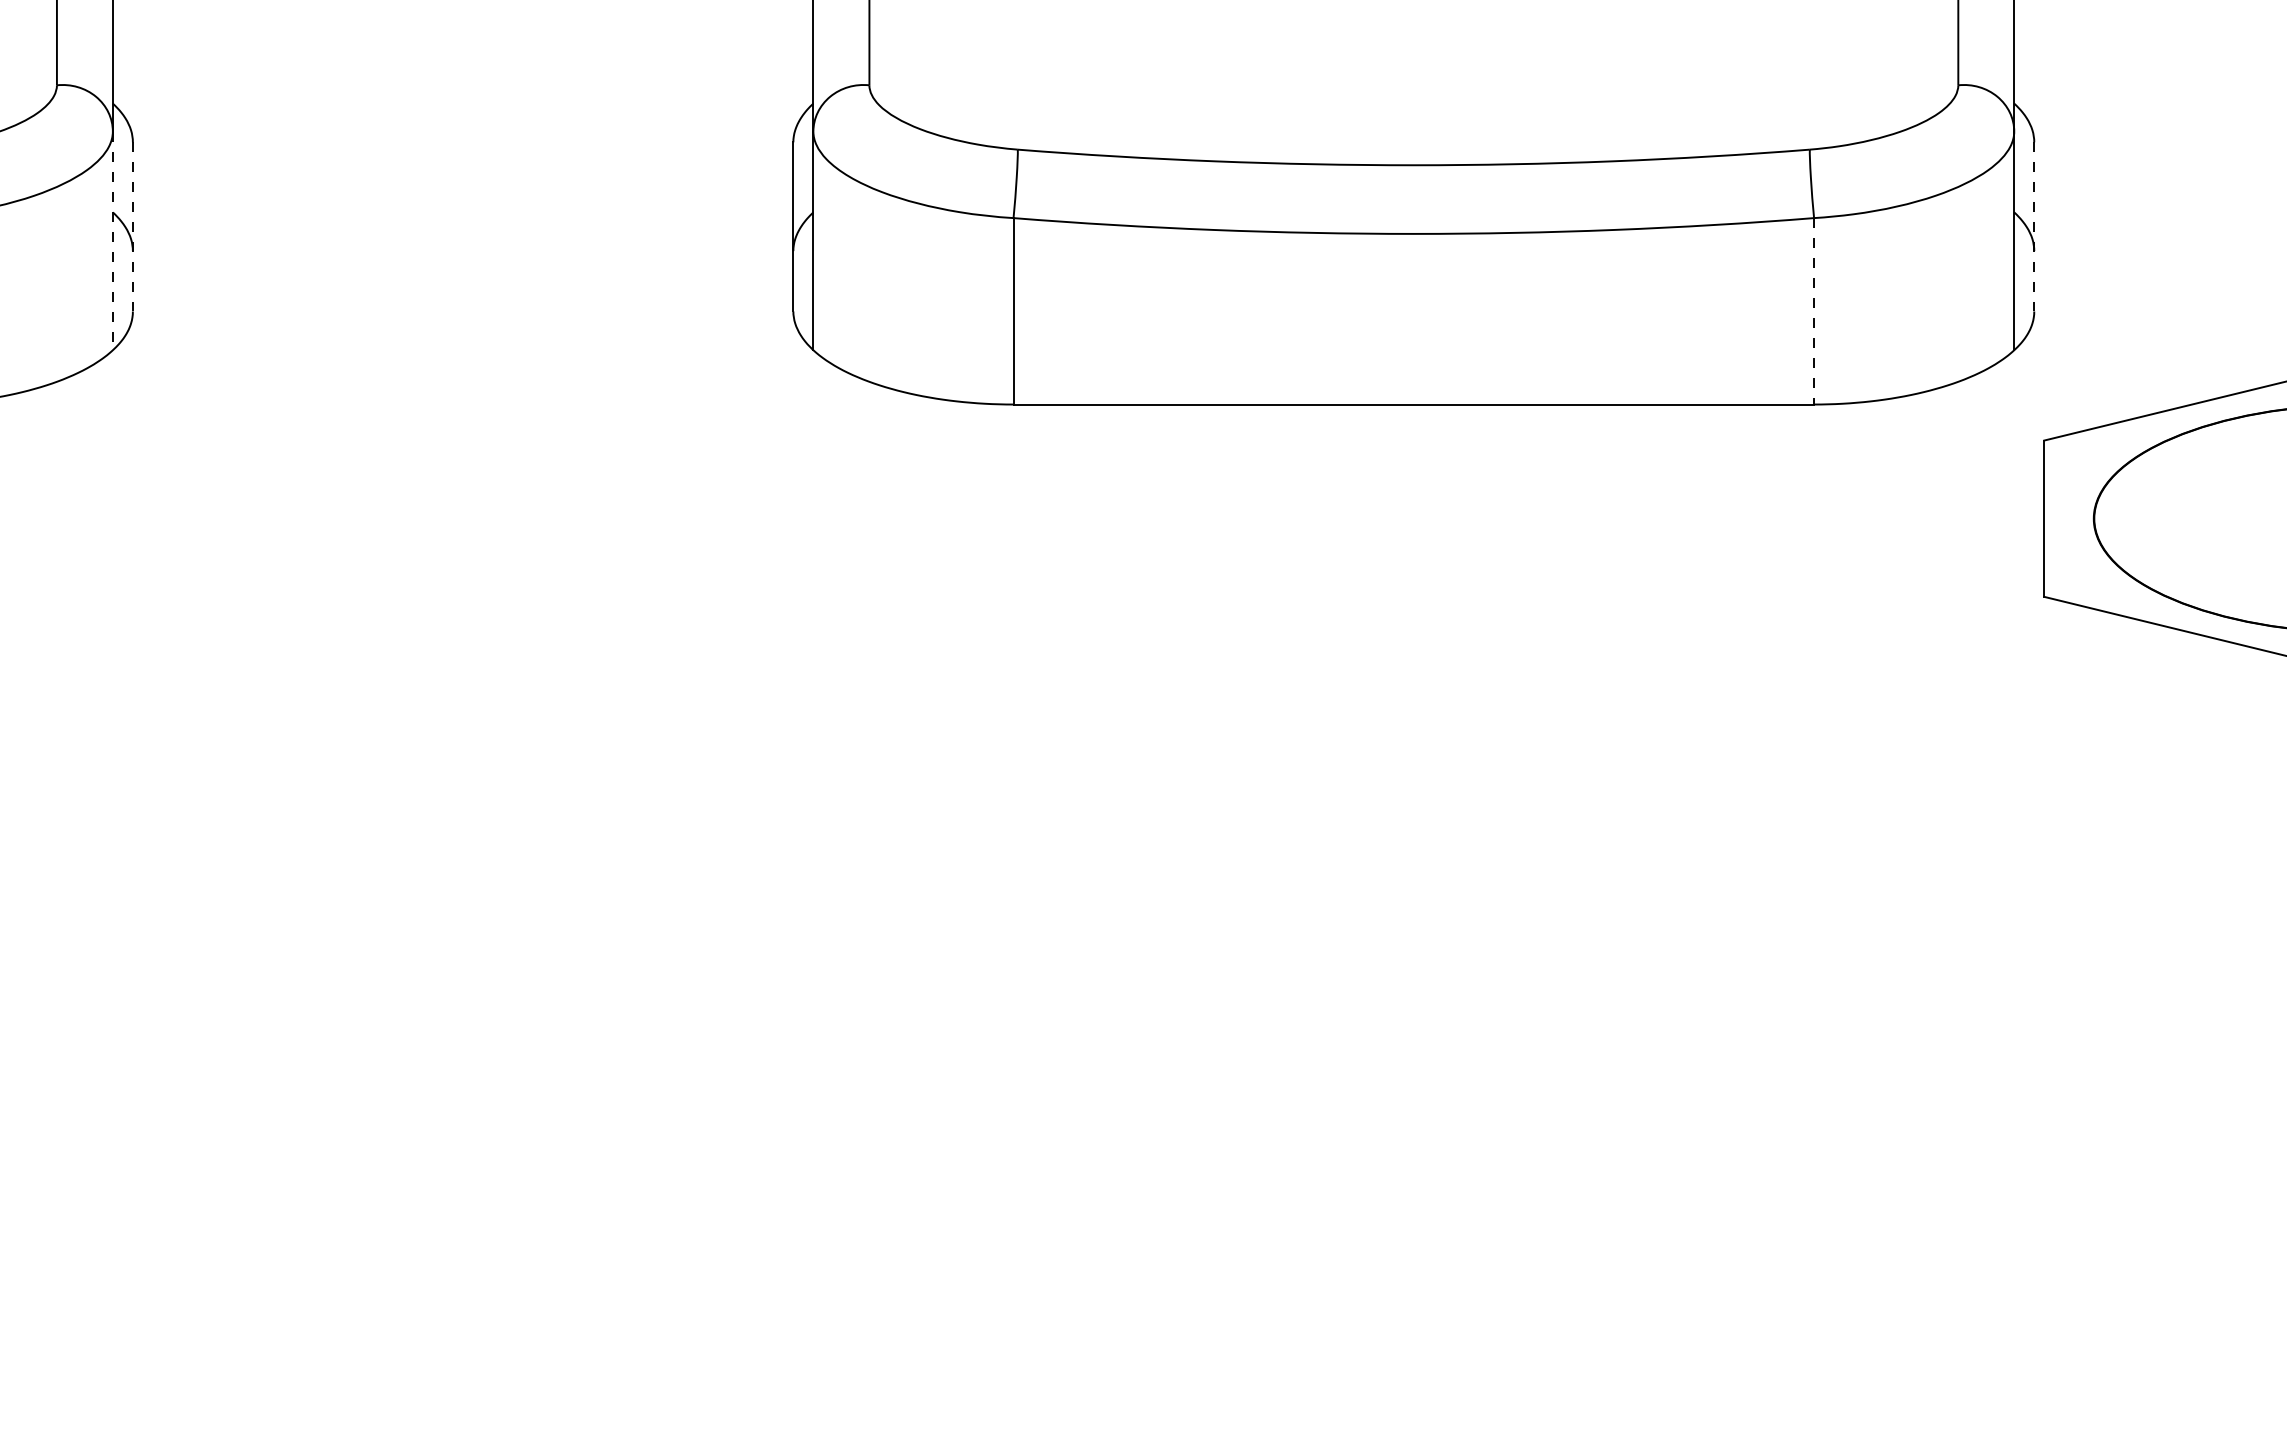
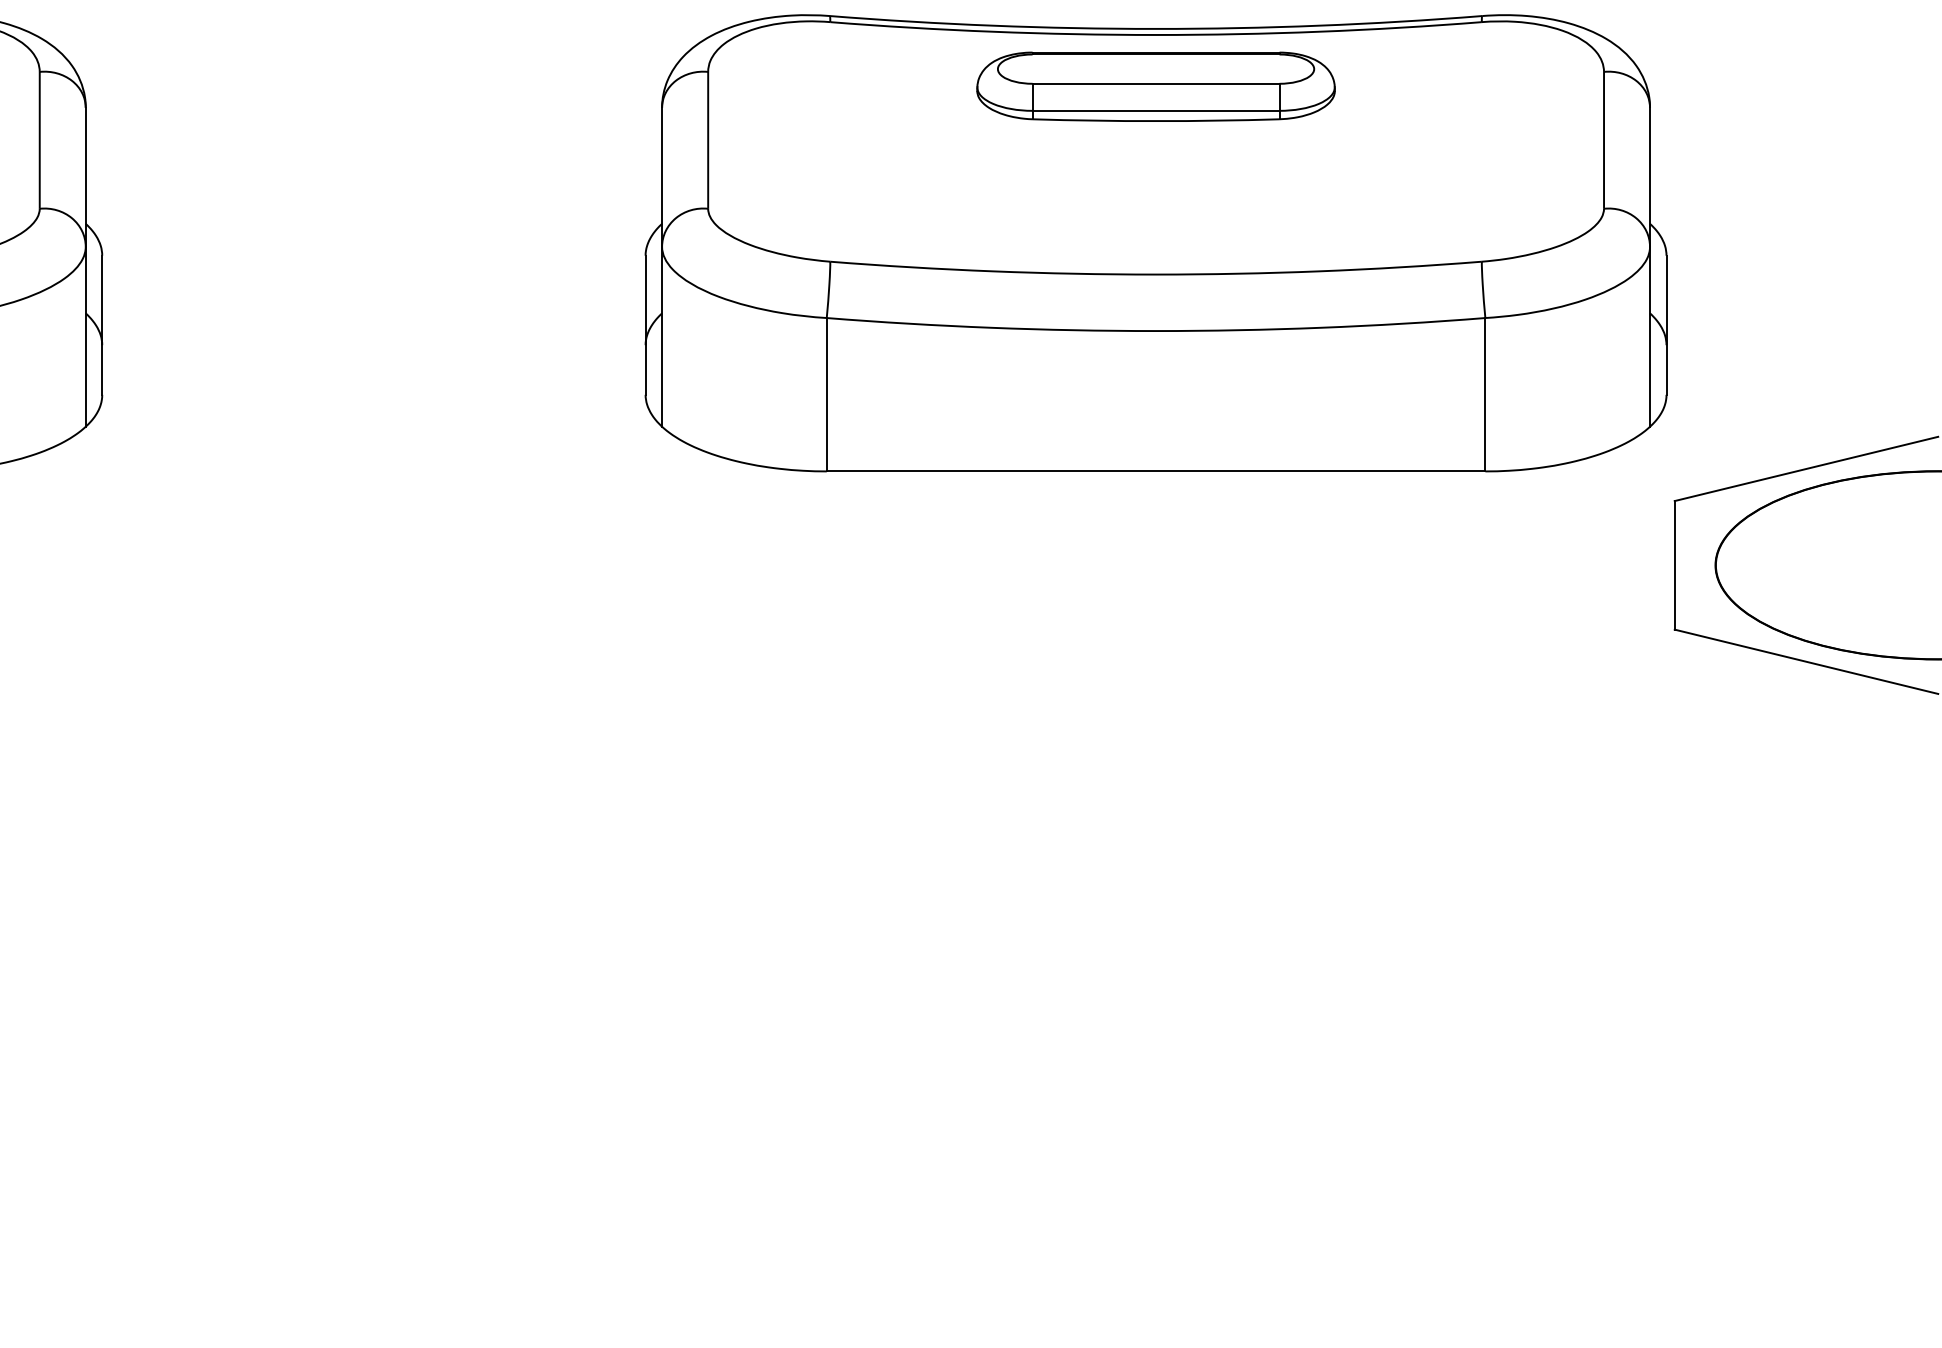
line: (133, 227) -> (102, 325), dashed -> solid
line: (2034, 227) -> (1666, 325), dashed -> solid
line: (112, 240) -> (85, 336), dashed -> solid
line: (1814, 311) -> (1485, 394), dashed -> solid

